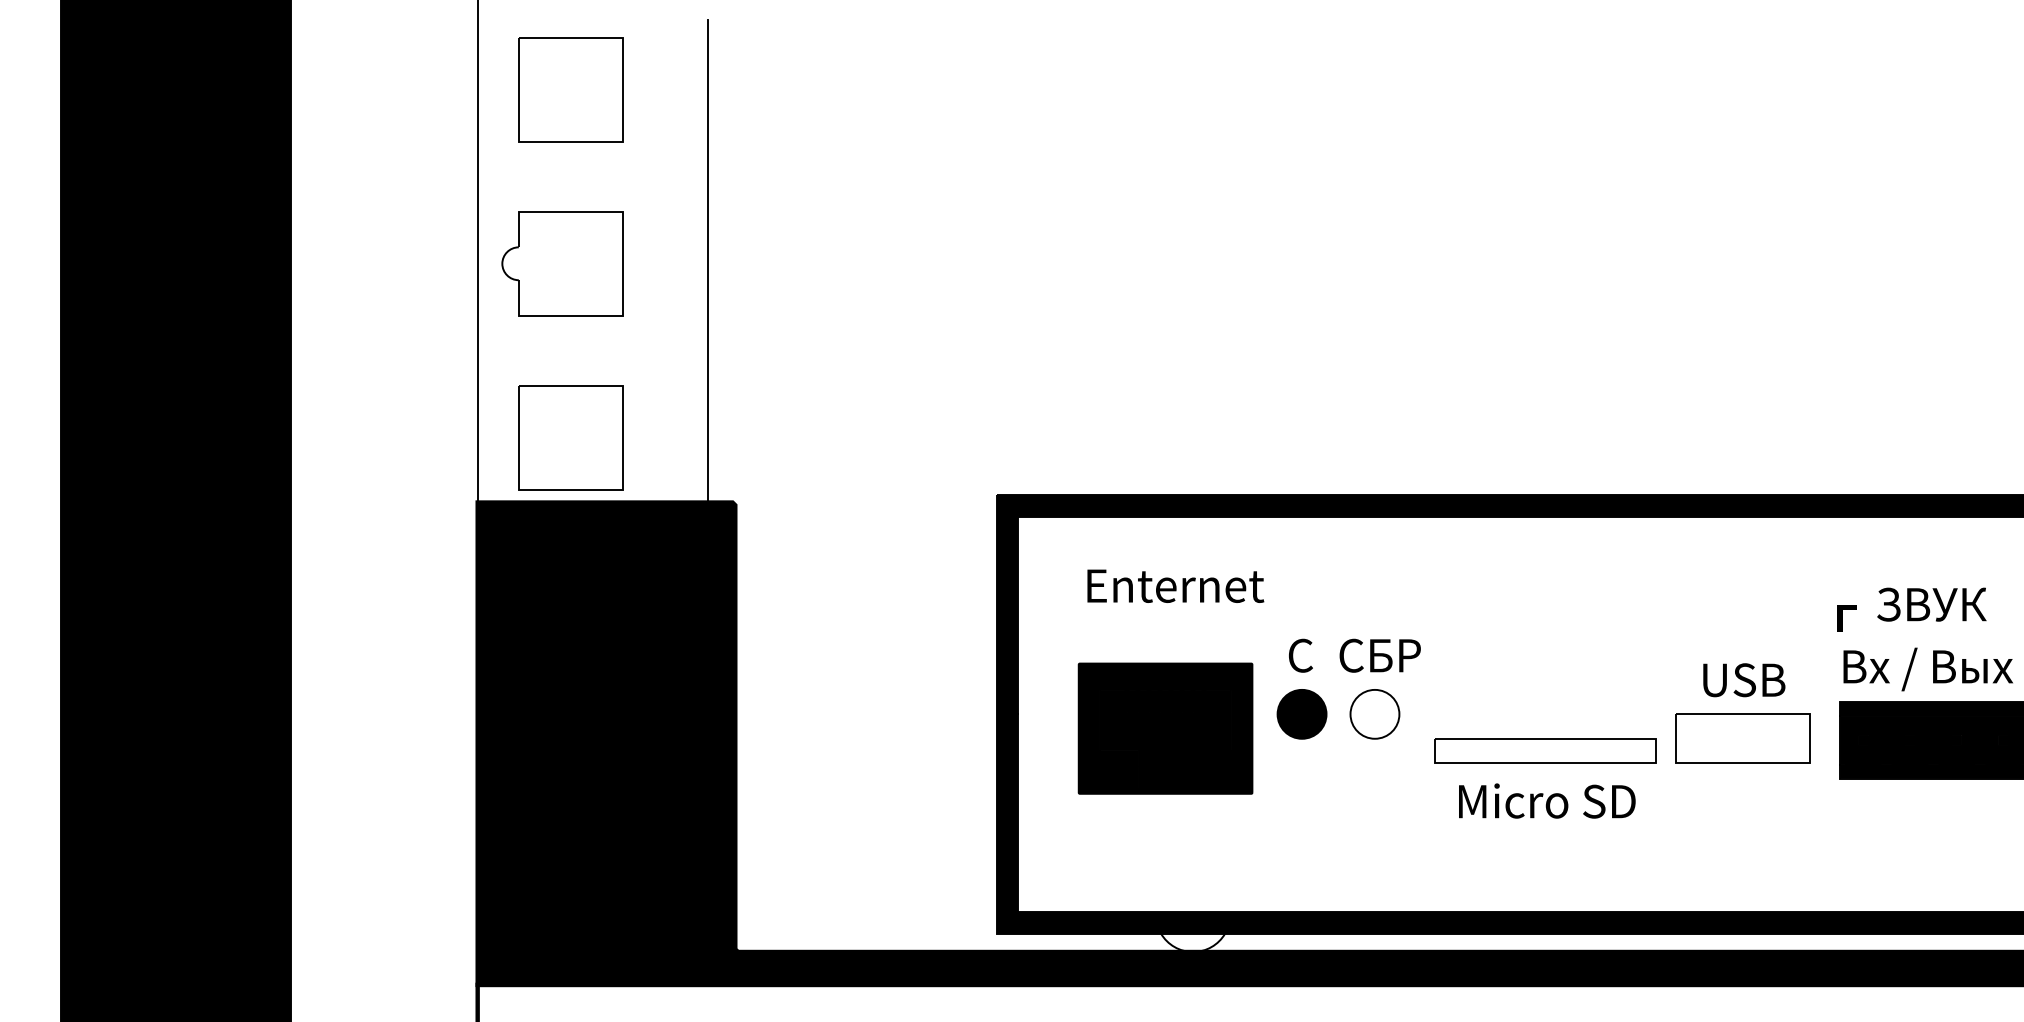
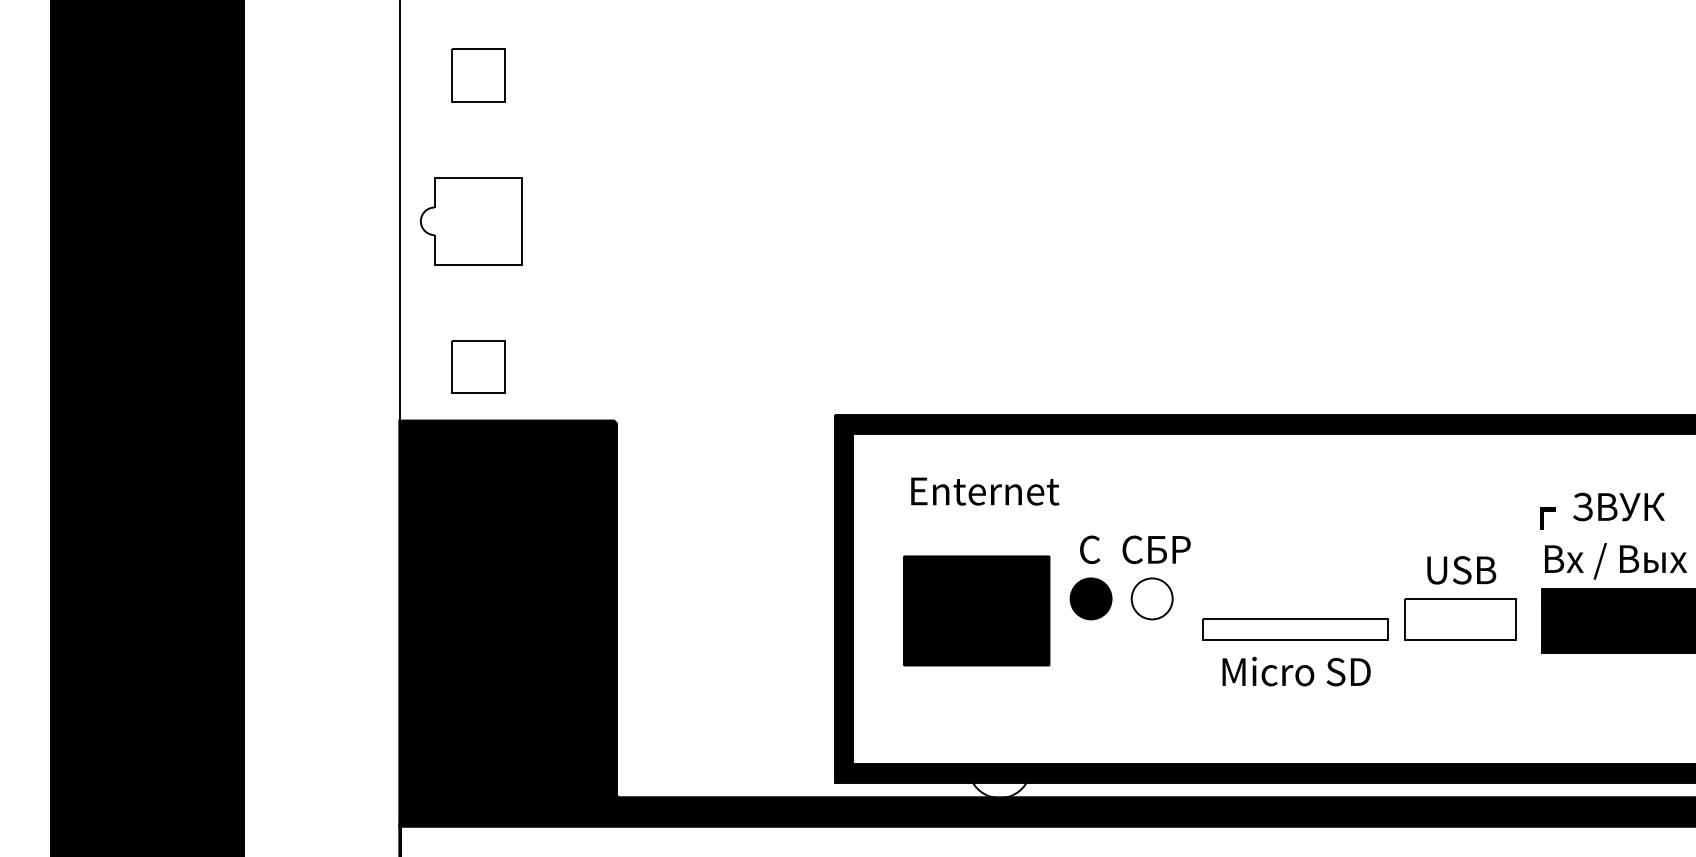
part: (570, 89) -> (477, 75), size x0.6
line: (707, 261) -> (592, 219), removed
part: (570, 437) -> (477, 366), size x0.6

